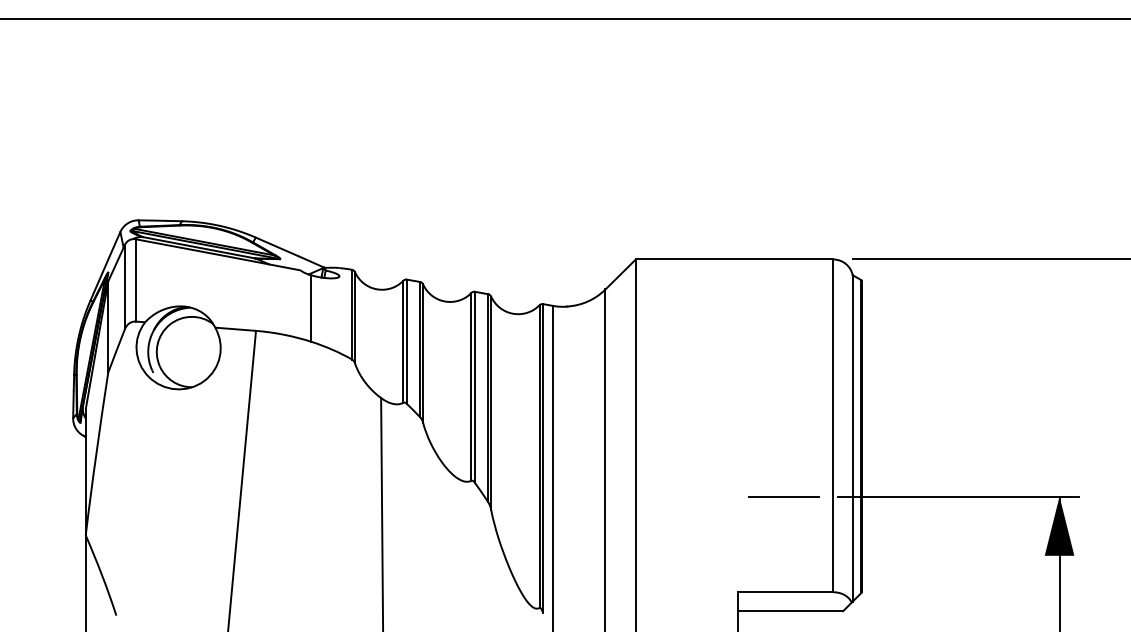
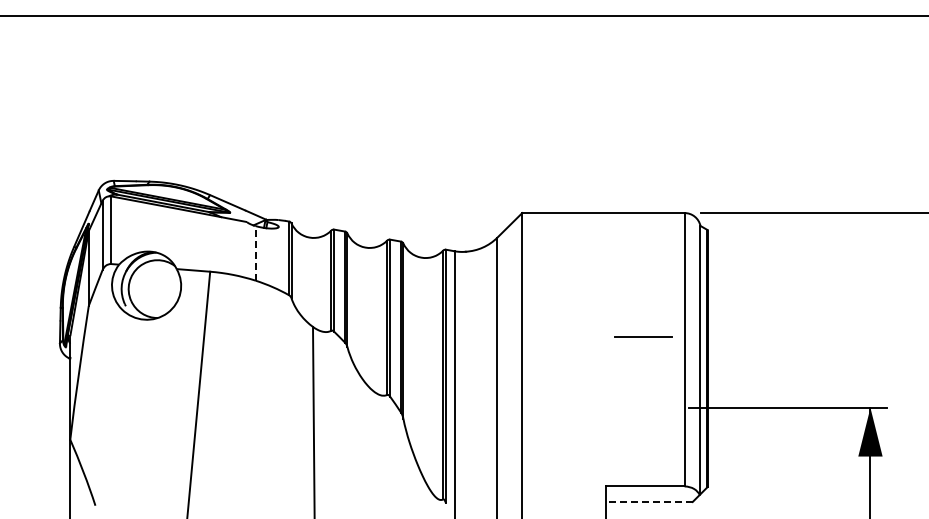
line: (311, 307) -> (255, 252), solid -> dashed
line: (783, 496) -> (643, 336), moved
line: (789, 610) -> (648, 501), solid -> dashed

